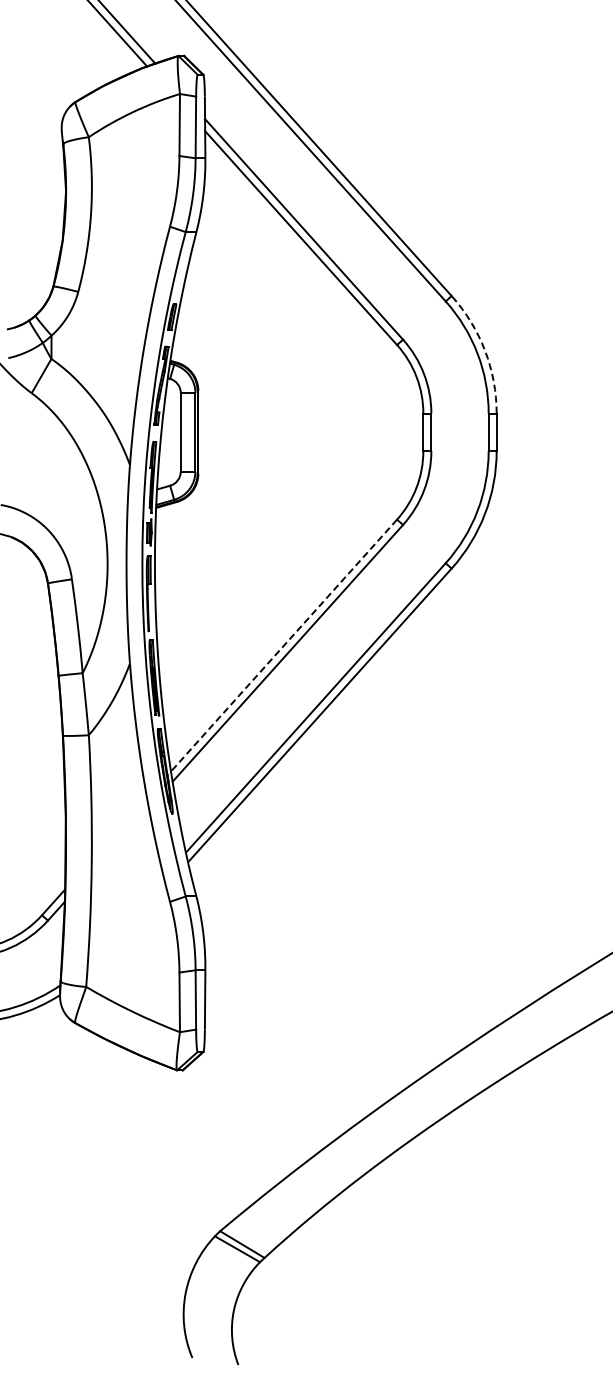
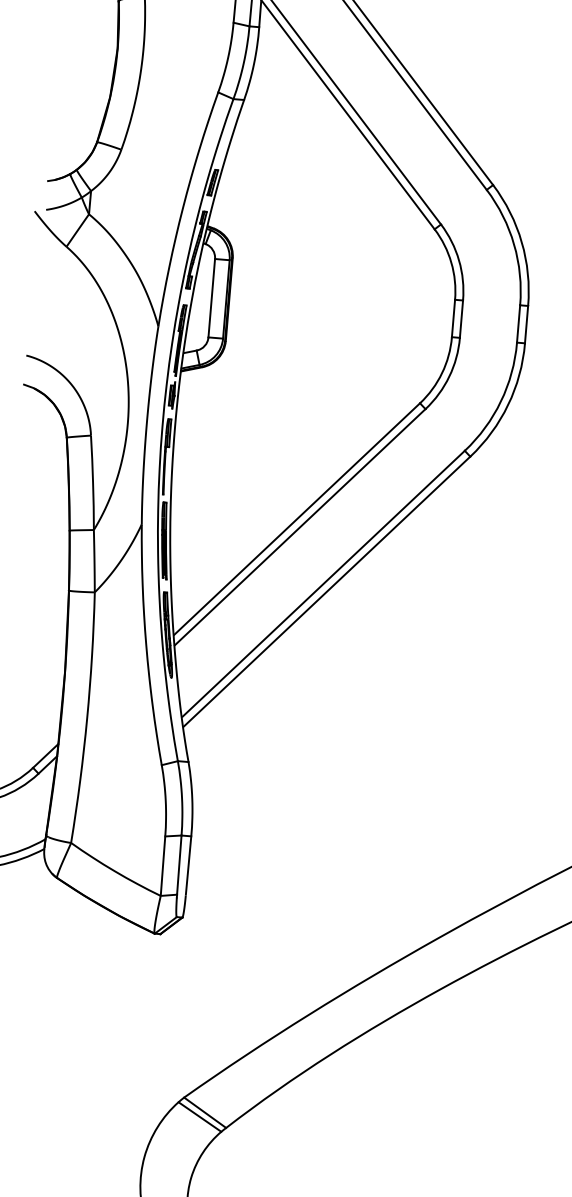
arc: (485, 350) -> (522, 242), dashed -> solid
line: (284, 645) -> (297, 519), dashed -> solid

